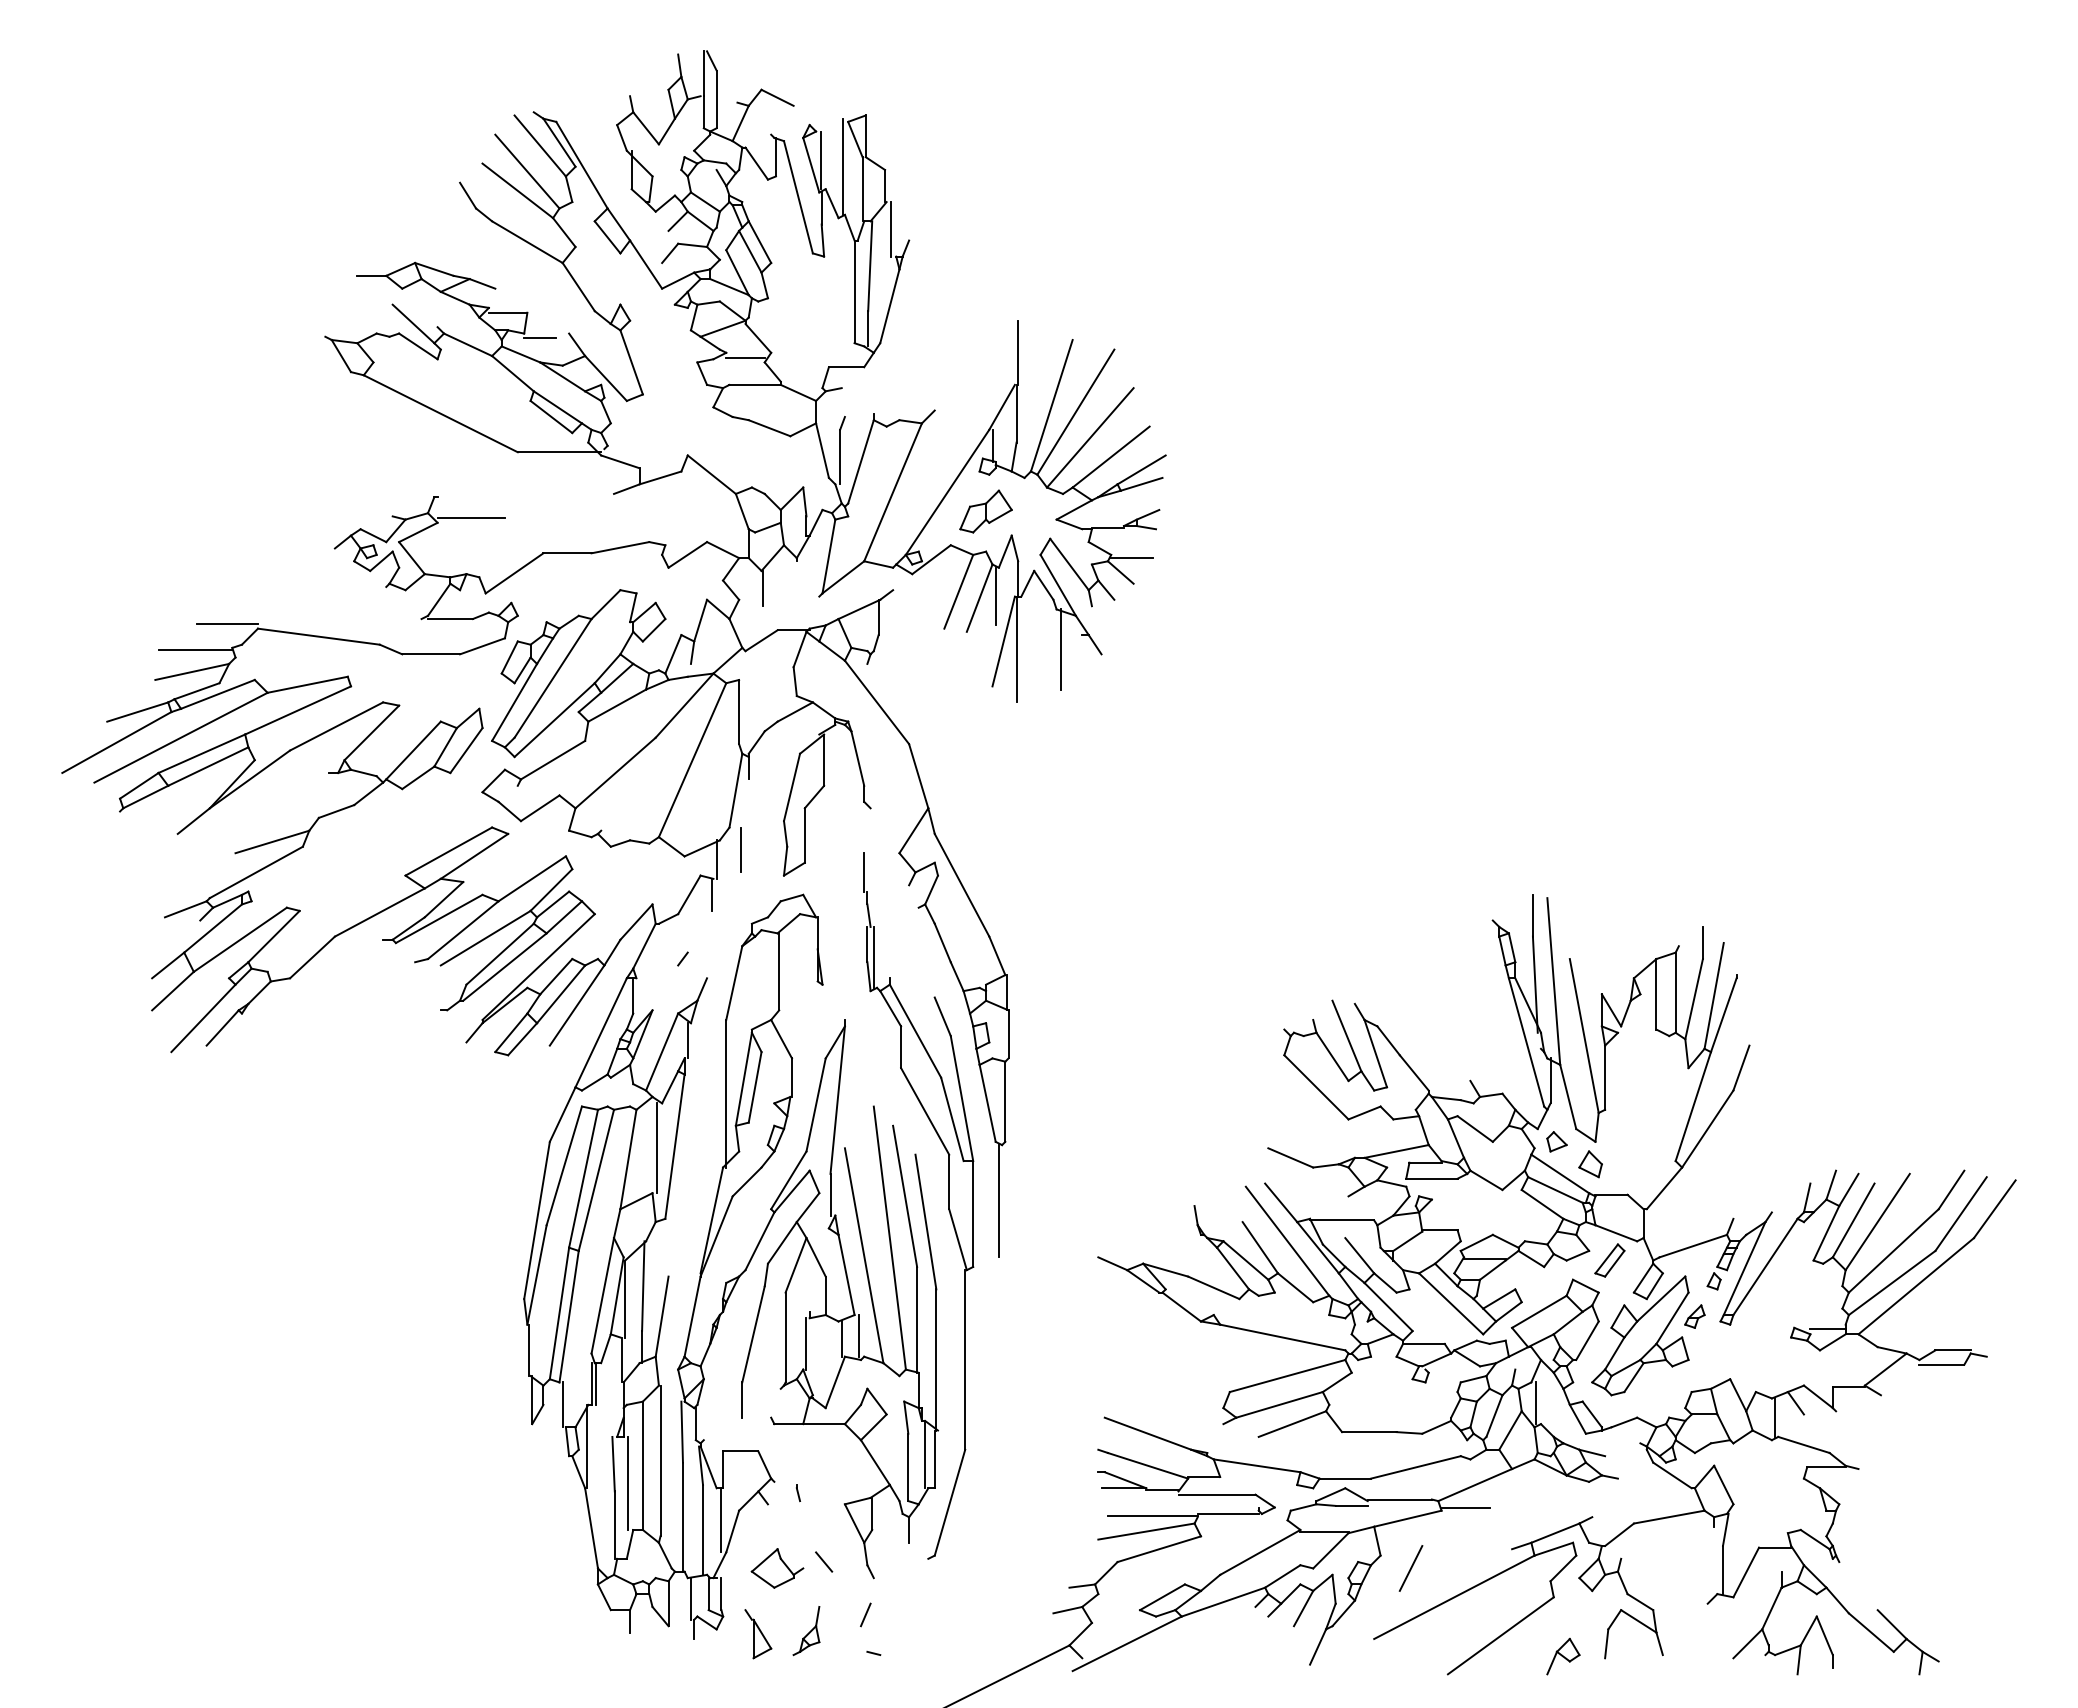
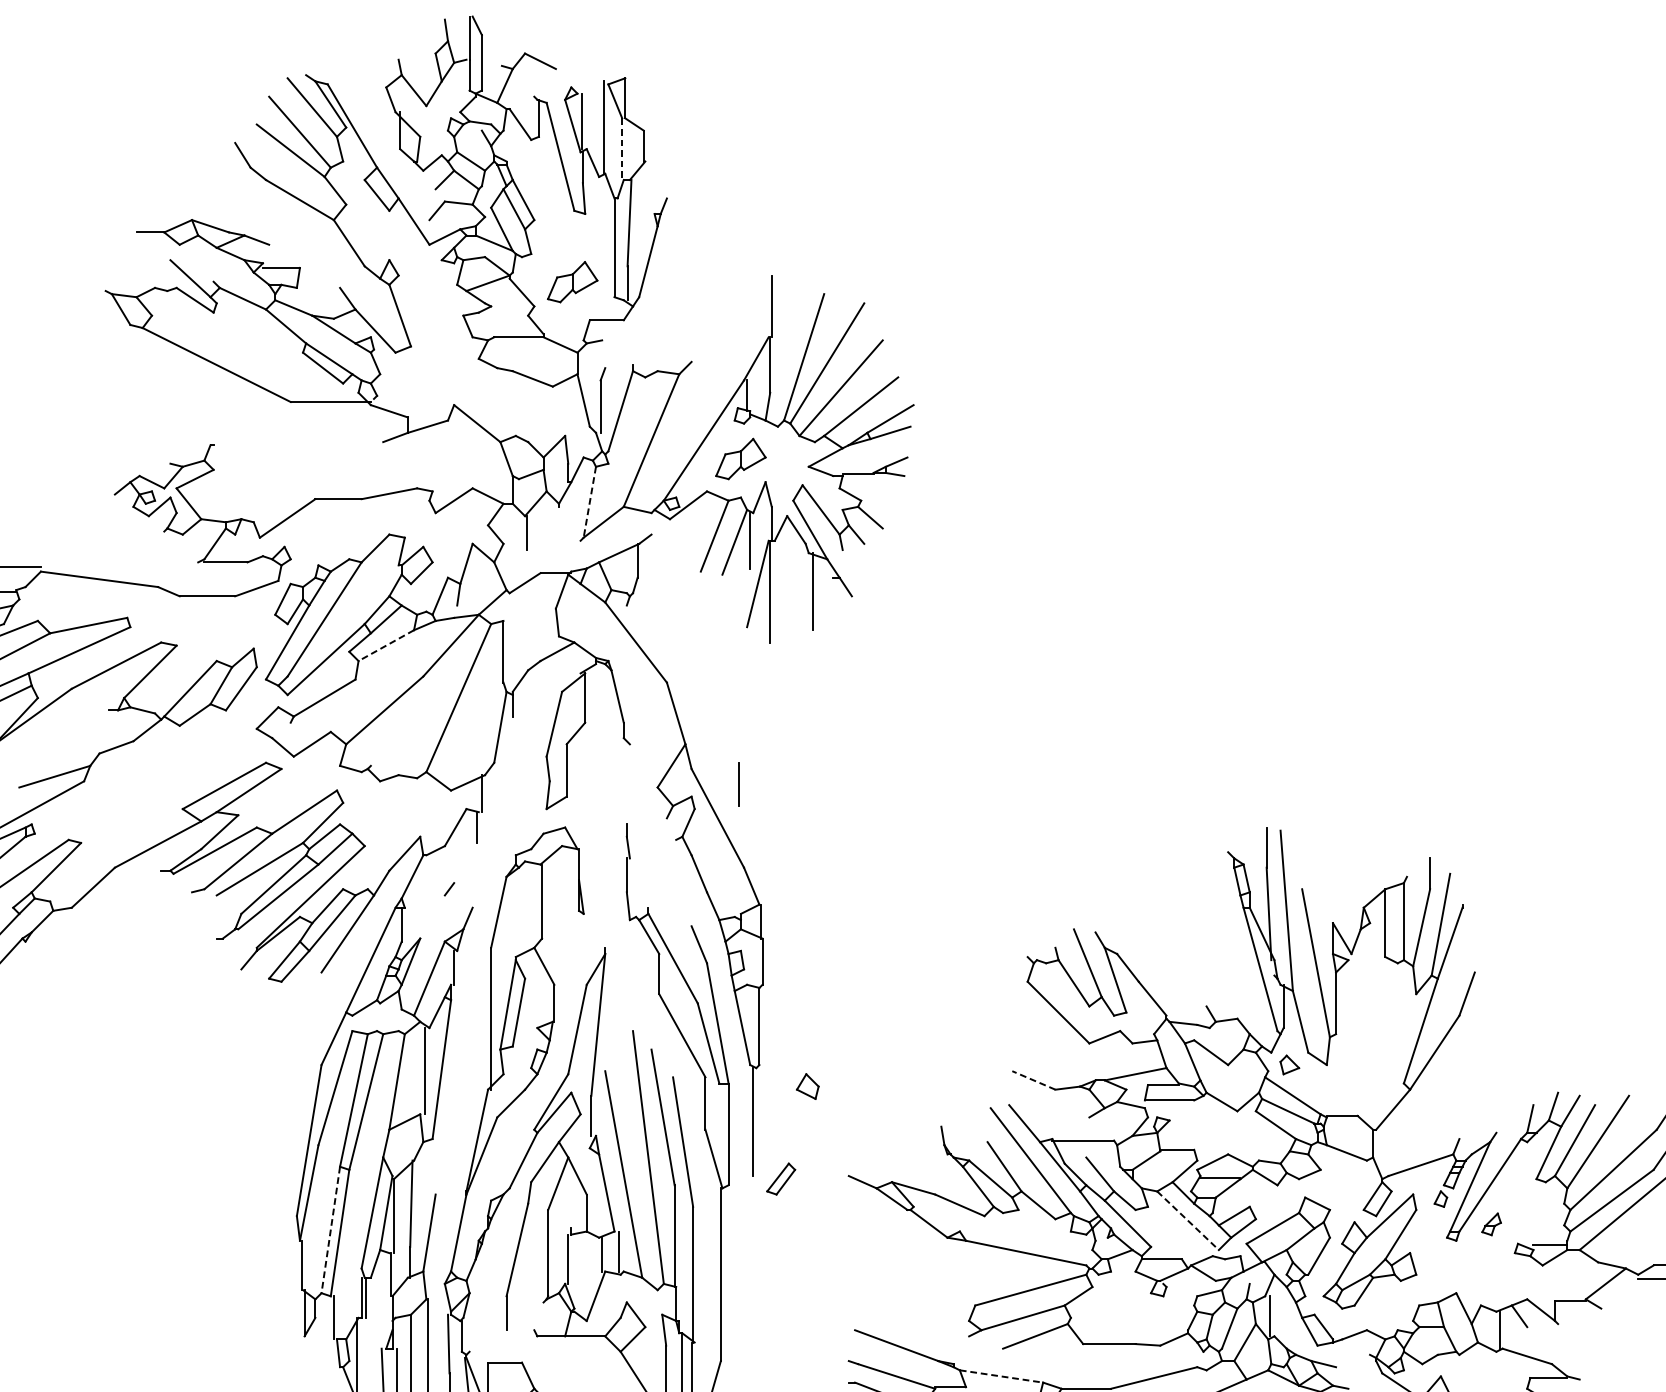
line: (862, 189) -> (622, 149), solid -> dashed
line: (891, 229) -> (650, 187), removed
part: (810, 327) -> (572, 282), added
line: (540, 338) -> (312, 292), removed
line: (745, 357) -> (509, 310), removed
line: (470, 518) -> (245, 465), removed
line: (828, 557) -> (589, 503), solid -> dashed
line: (1131, 558) -> (880, 504), removed
line: (616, 705) -> (385, 645), solid -> dashed
line: (740, 849) -> (738, 783), moved
line: (864, 872) -> (624, 806), removed
line: (873, 956) -> (632, 886), removed
line: (1290, 1157) -> (1033, 1080), solid -> dashed
part: (1590, 1164) -> (807, 1086), moved
part: (1609, 1260) -> (780, 1179), moved
line: (1451, 1304) -> (1188, 1221), solid -> dashed
line: (559, 1313) -> (330, 1230), solid -> dashed
part: (1694, 1316) -> (1491, 1224), moved
line: (1257, 1465) -> (1001, 1376), solid -> dashed

